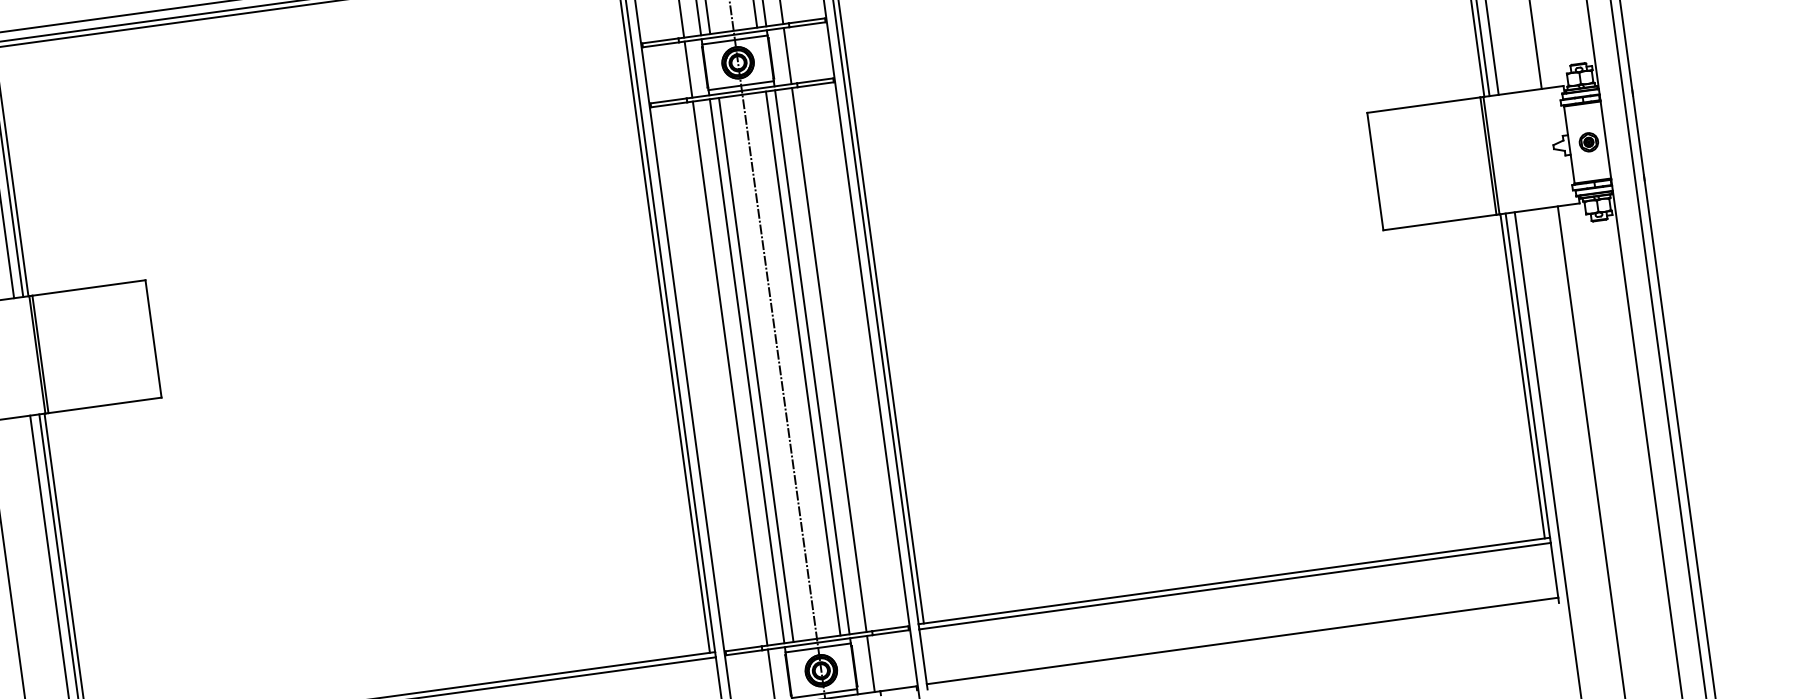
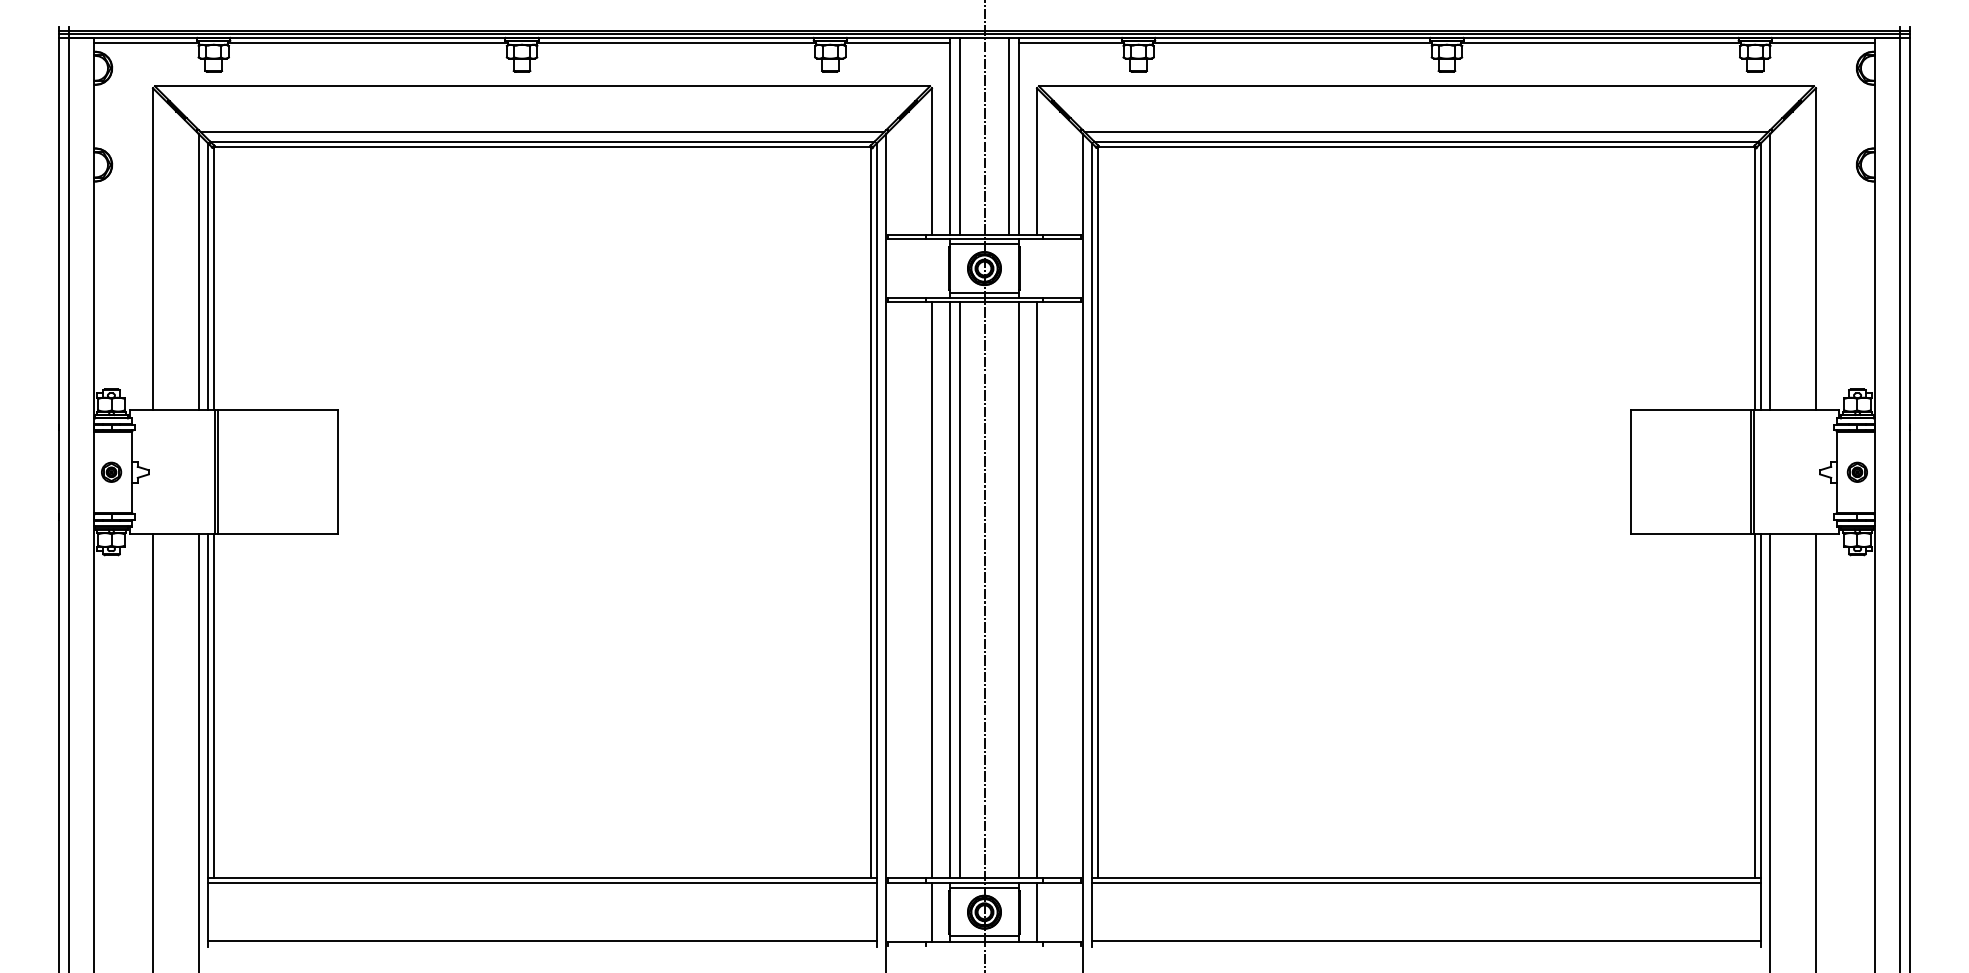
line: (787, 56) -> (1036, 268), removed
line: (688, 69) -> (932, 268), removed
line: (803, 363) -> (1009, 590), removed

